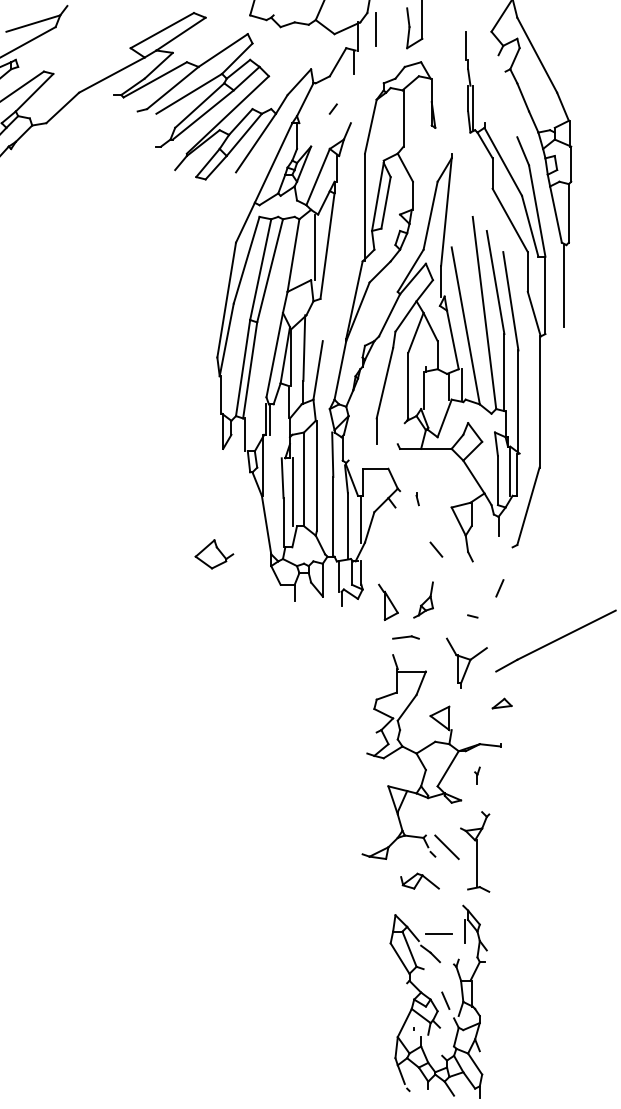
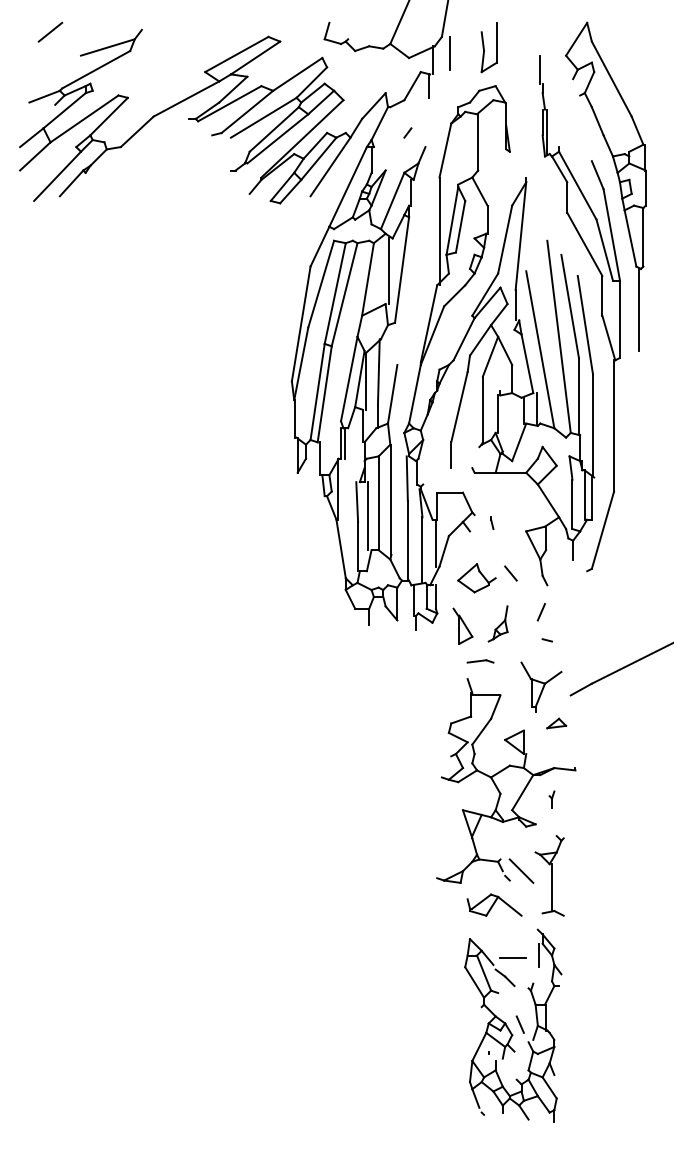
part: (213, 554) -> (476, 578), moved
line: (498, 588) -> (540, 612), moved
part: (501, 703) -> (556, 723), moved
part: (419, 880) -> (494, 904), size x1.43

